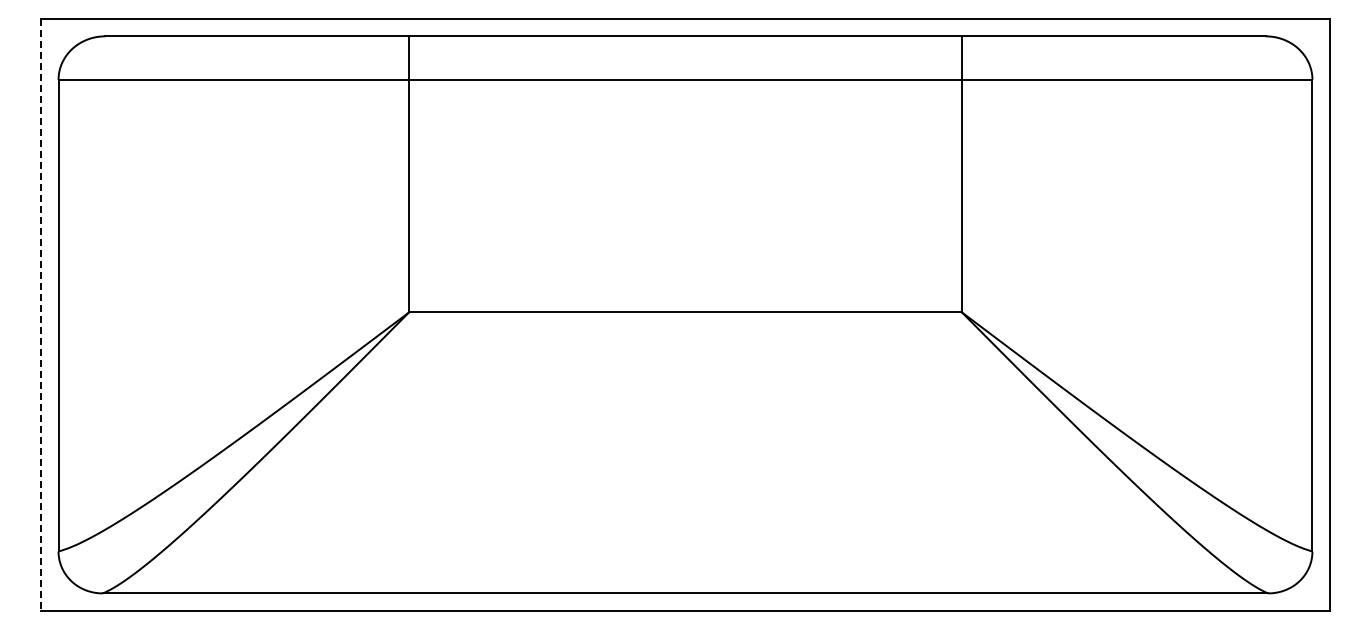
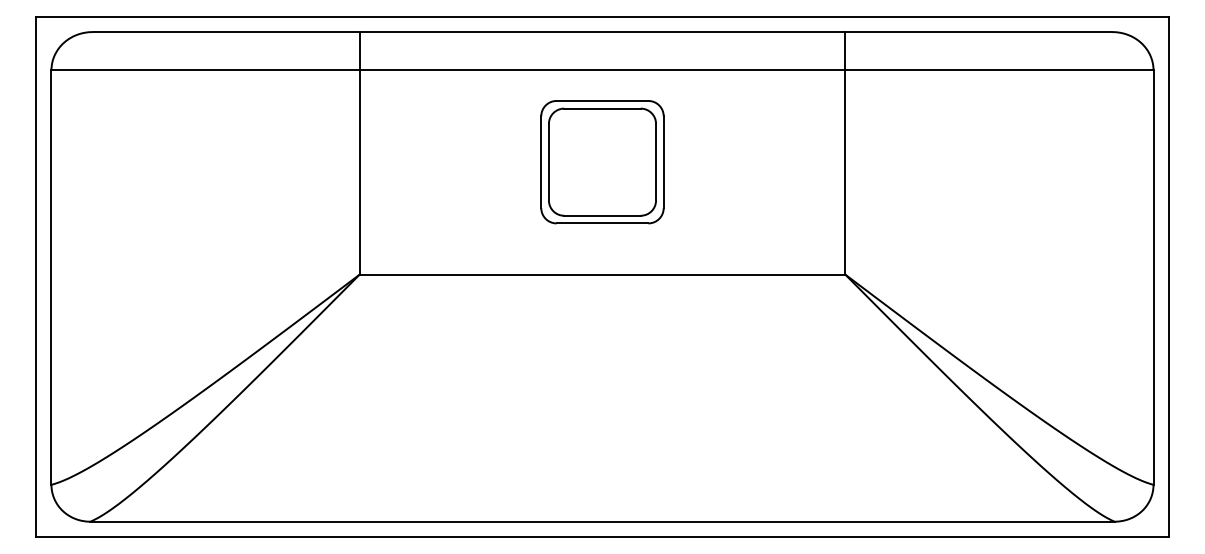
part: (685, 183) -> (602, 161), added
line: (41, 315) -> (36, 277), dashed -> solid

